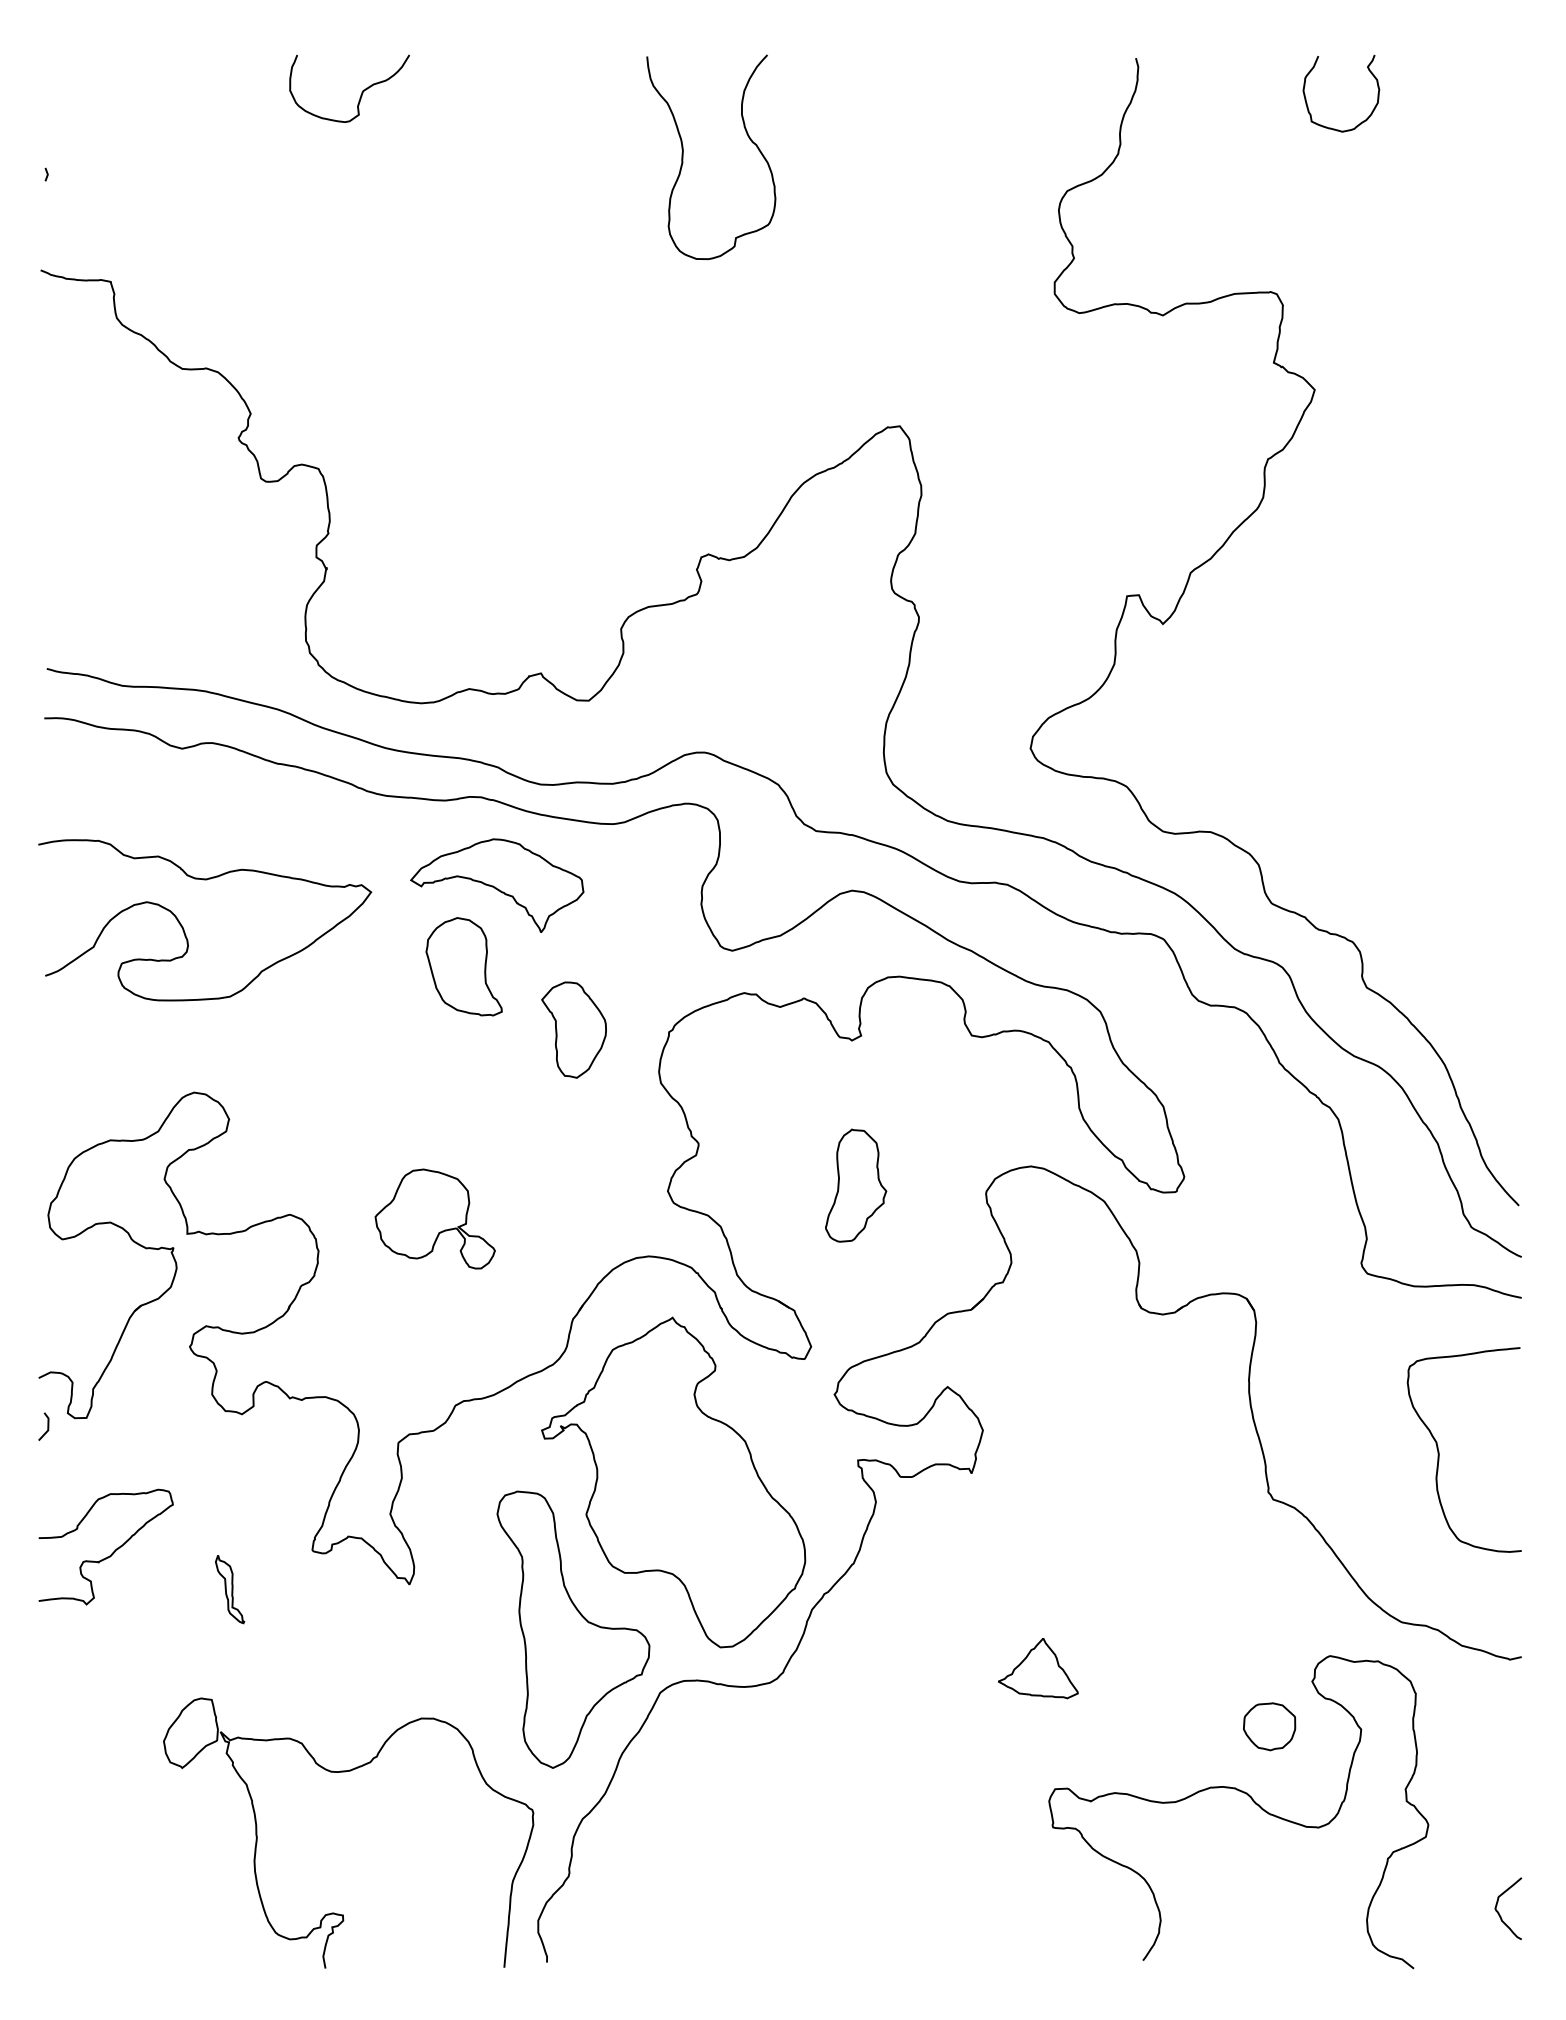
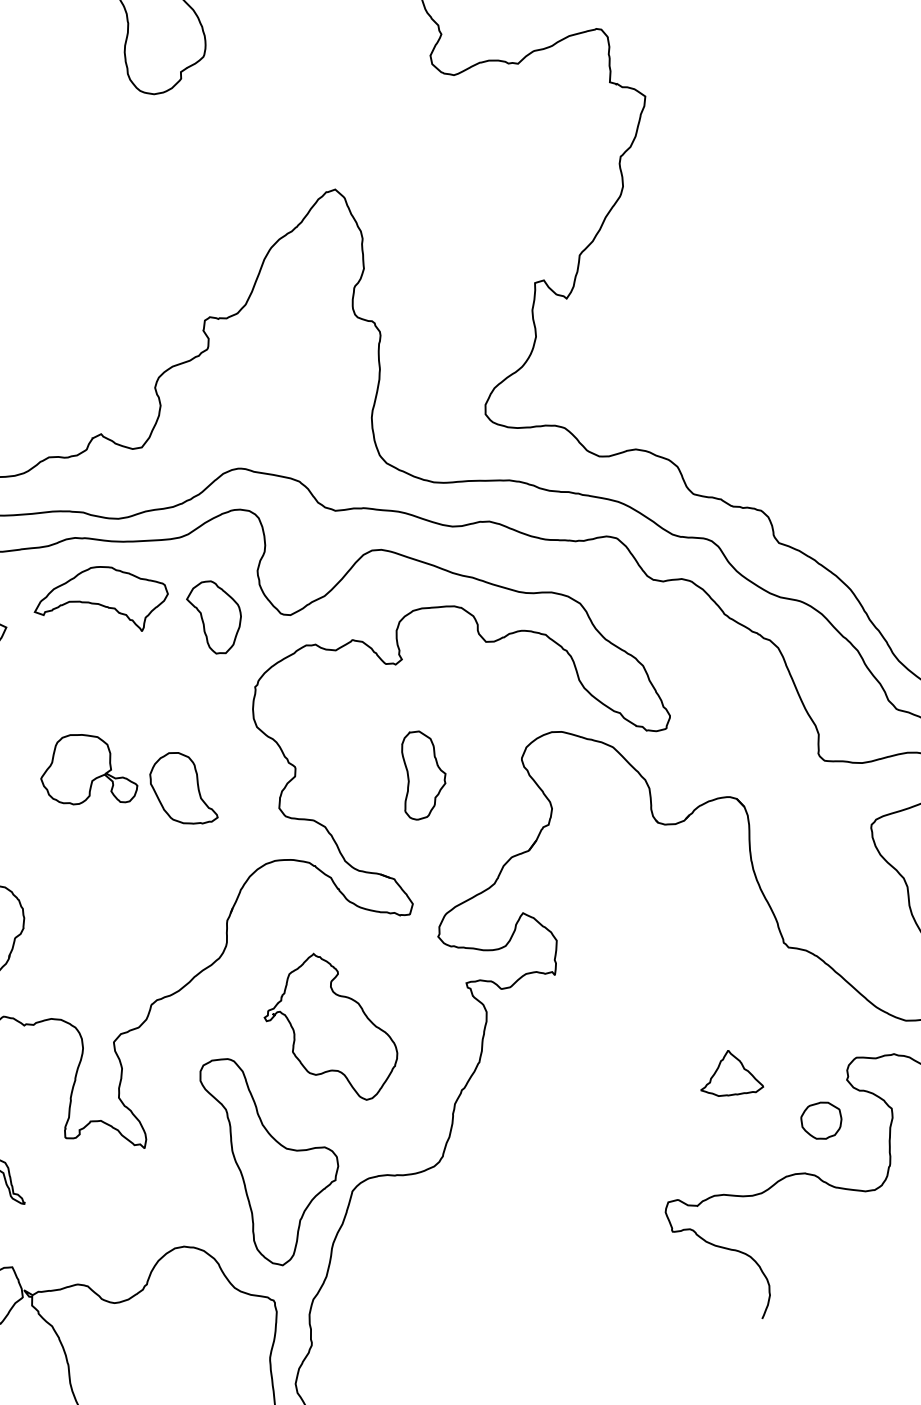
part: (463, 966) -> (181, 789), moved
part: (573, 1029) -> (215, 616), moved
part: (434, 1218) -> (86, 770), moved
part: (673, 1482) -> (329, 1029), size x0.6
part: (1038, 1668) -> (729, 1074), moved

